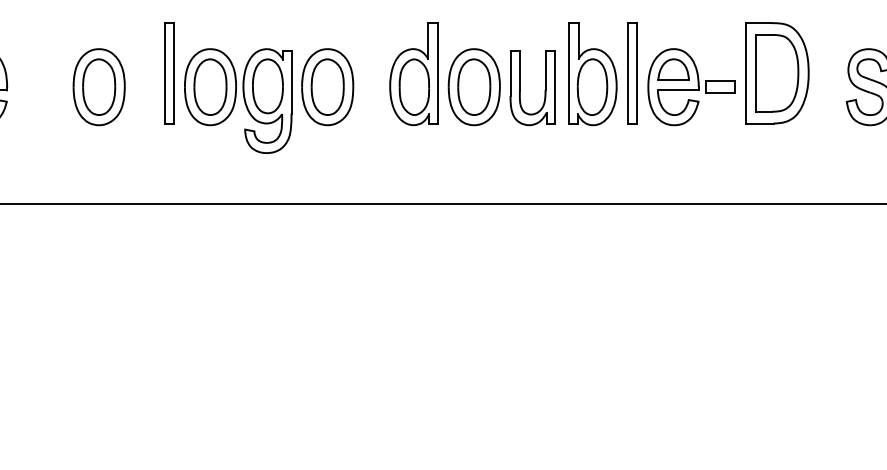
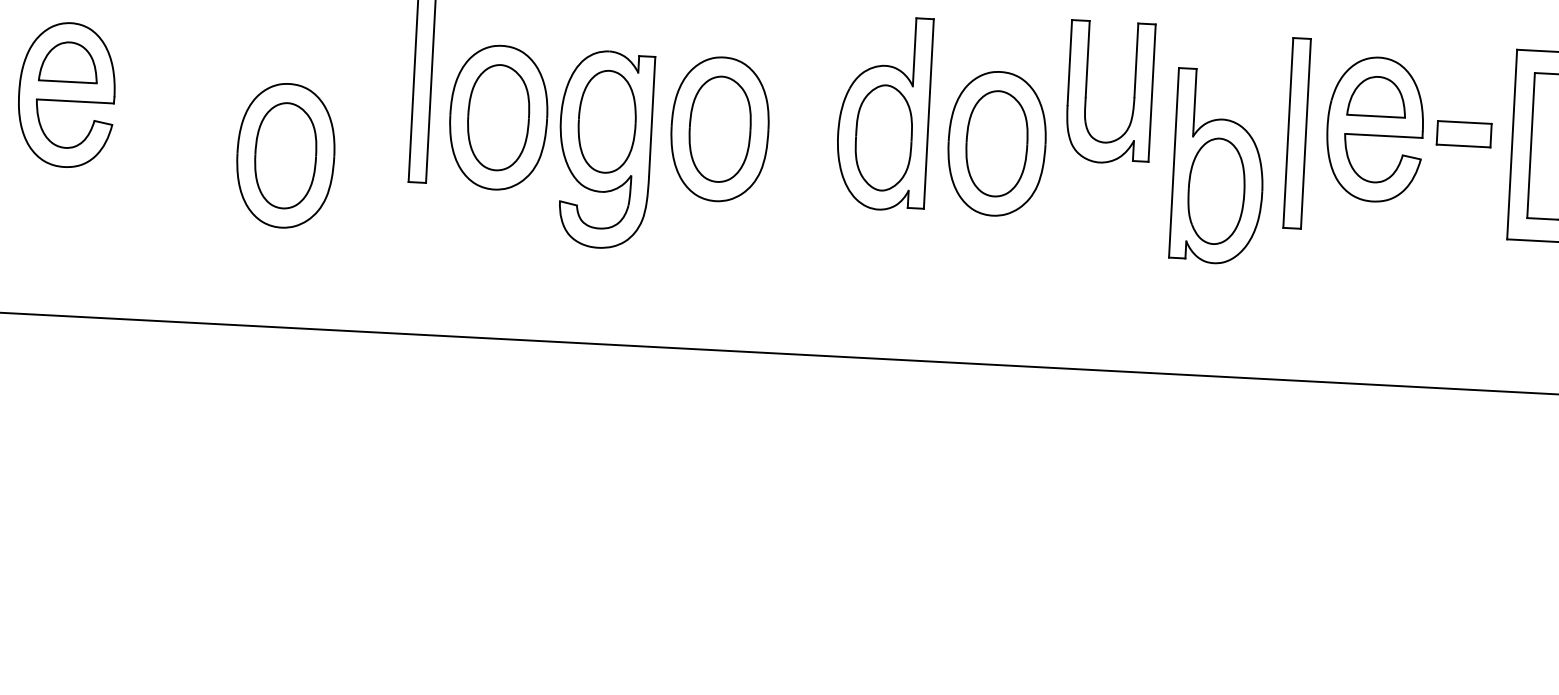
part: (592, 74) -> (1217, 167), moved
part: (98, 87) -> (284, 156), moved
part: (691, 87) -> (1409, 131), moved
part: (520, 88) -> (1087, 92), moved

